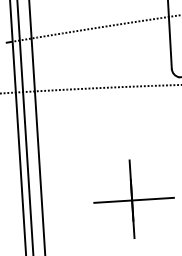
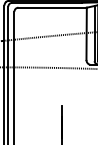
line: (134, 200) -> (62, 127), removed

